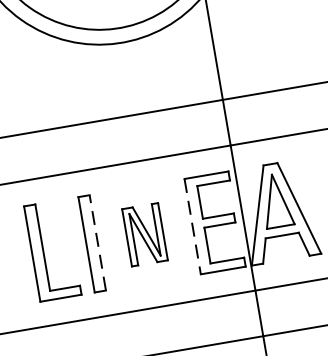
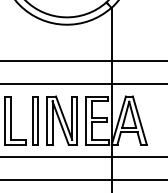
line: (193, 226) -> (86, 120), dashed -> solid
part: (143, 234) -> (61, 120), size x1.67
line: (97, 242) -> (38, 120), dashed -> solid

